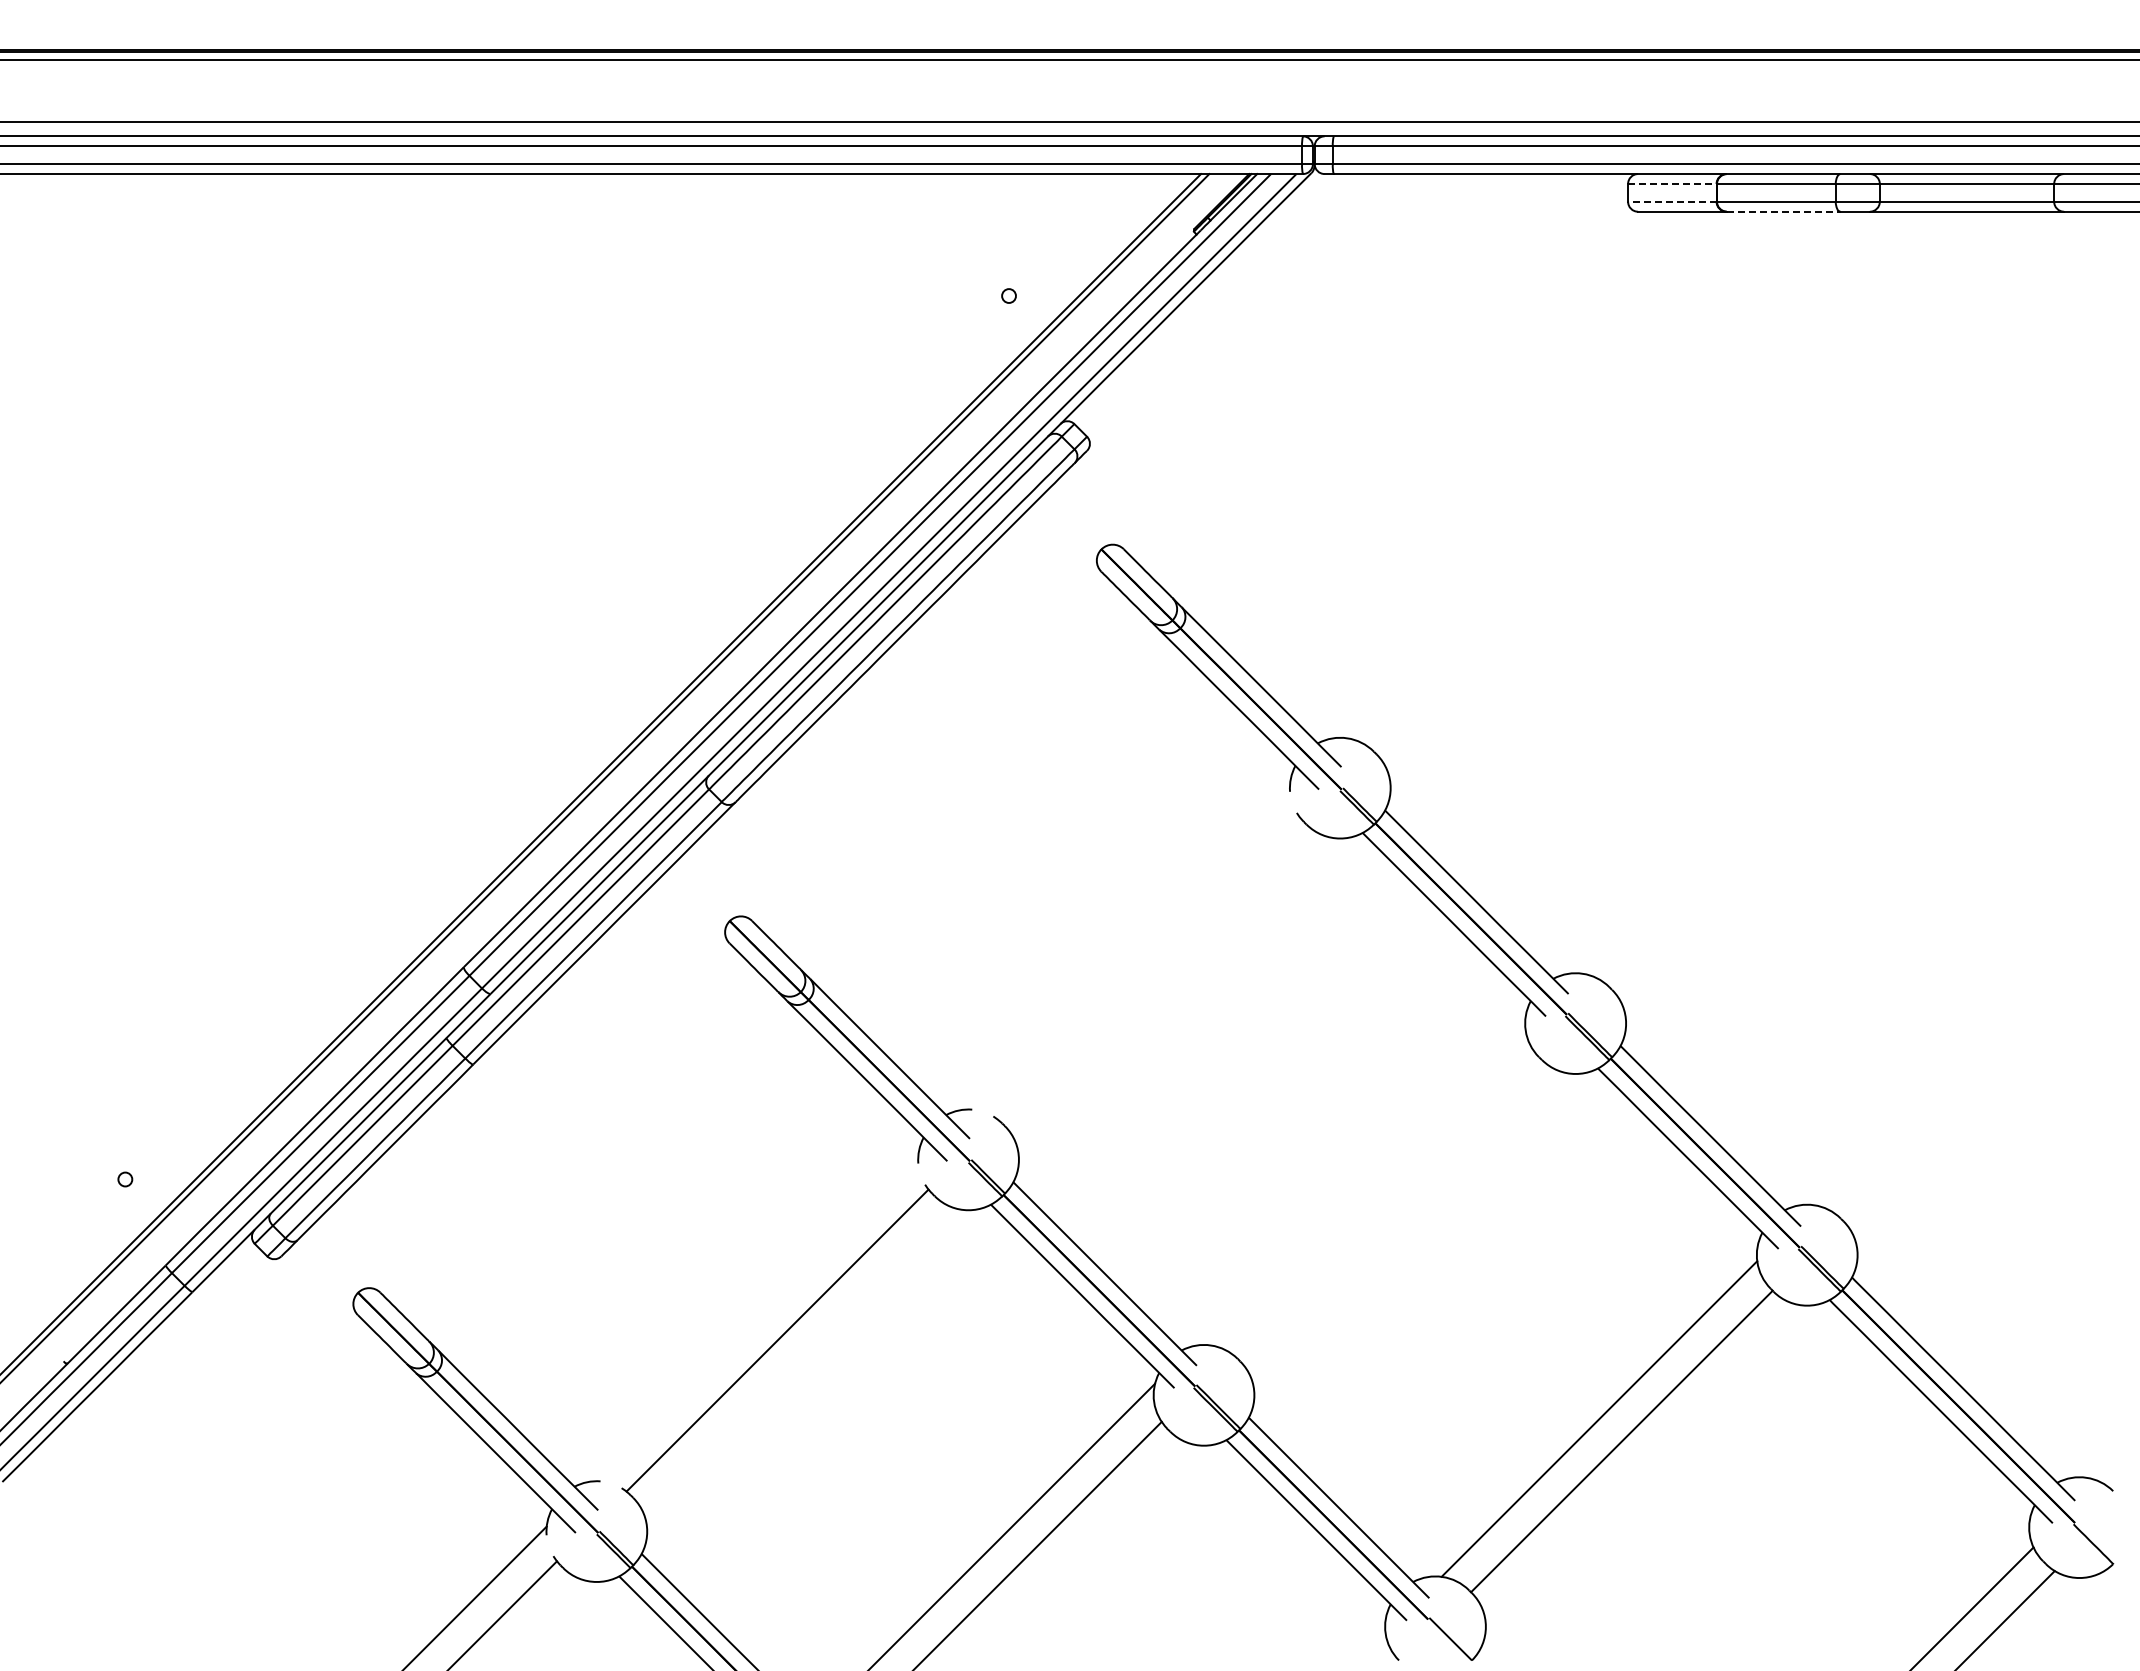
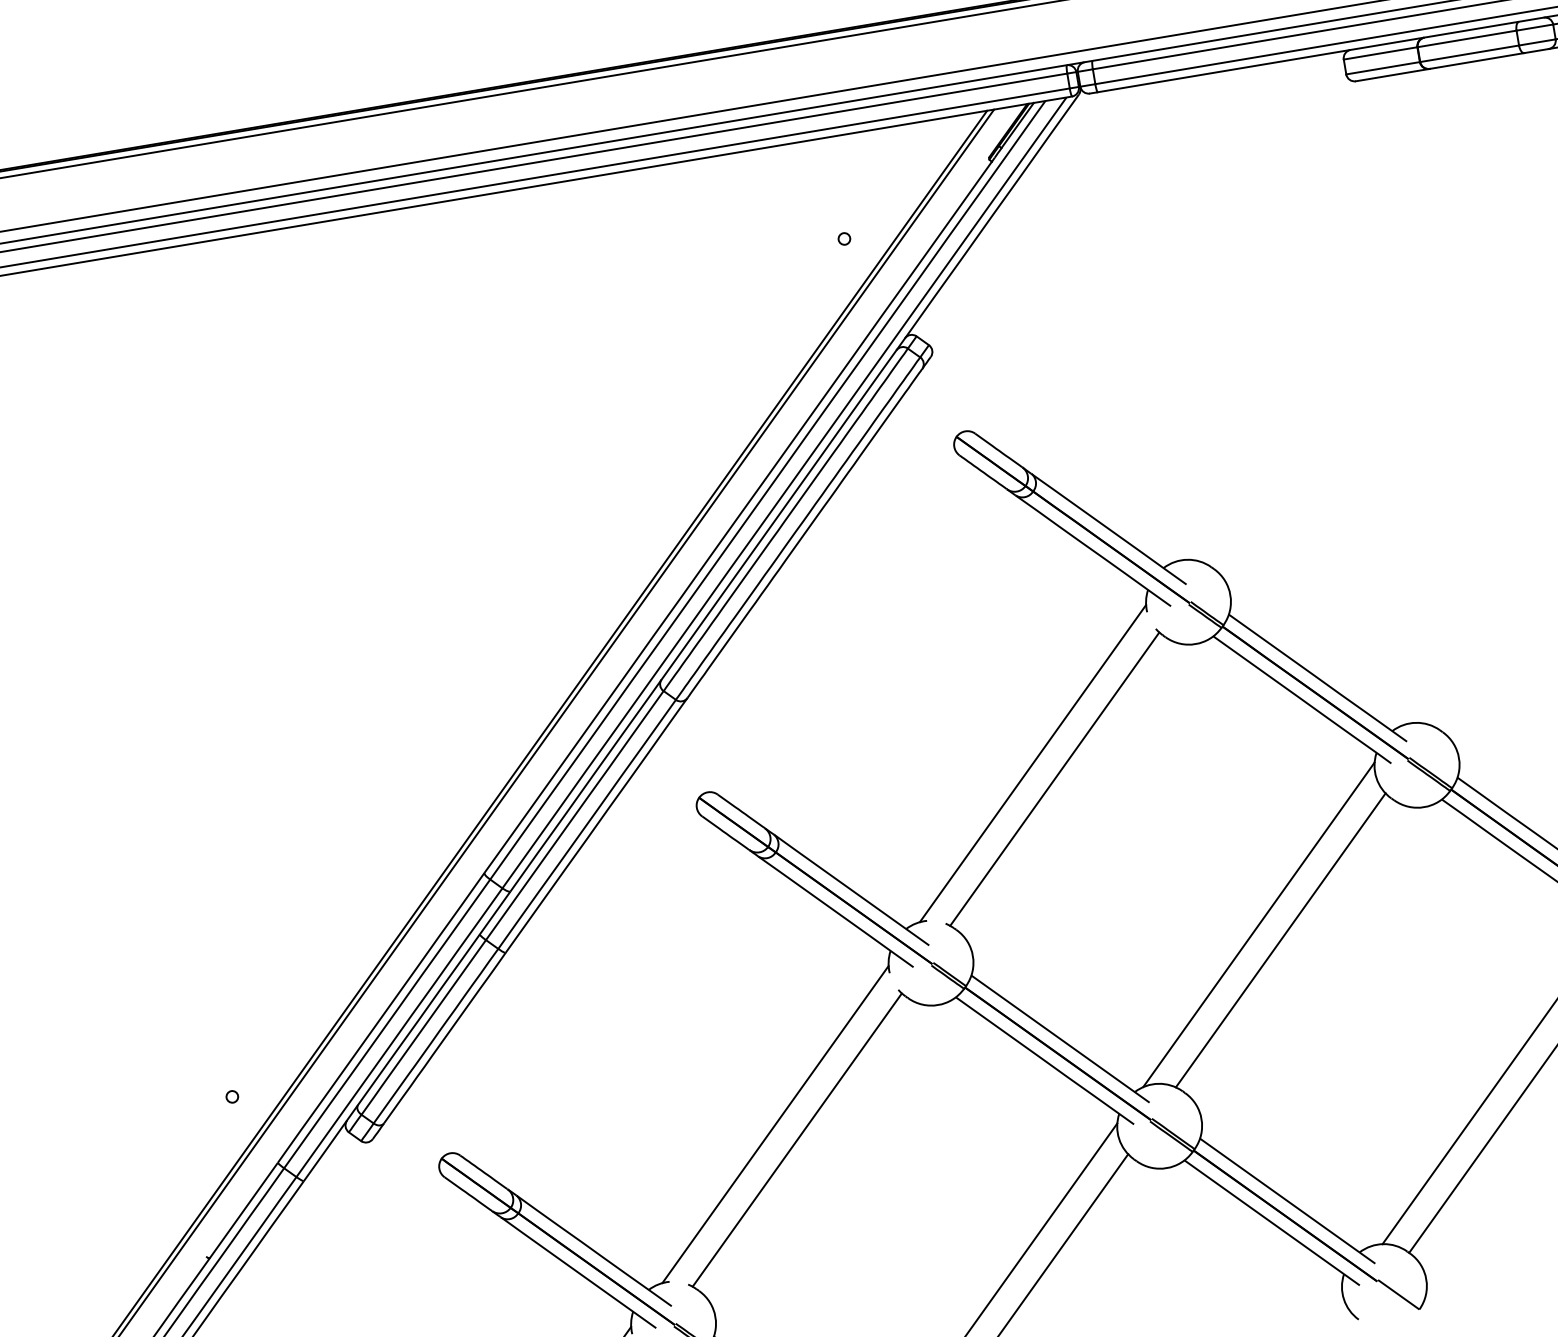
line: (1672, 183) -> (1380, 53), dashed -> solid
line: (1671, 201) -> (1382, 68), dashed -> solid
line: (1783, 211) -> (1476, 60), dashed -> solid
line: (1126, 946) -> (1032, 763), added
line: (1149, 968) -> (1054, 778), added
line: (1359, 1179) -> (1258, 925), added
line: (1381, 1201) -> (1280, 940), added
line: (754, 1317) -> (774, 1124), added

